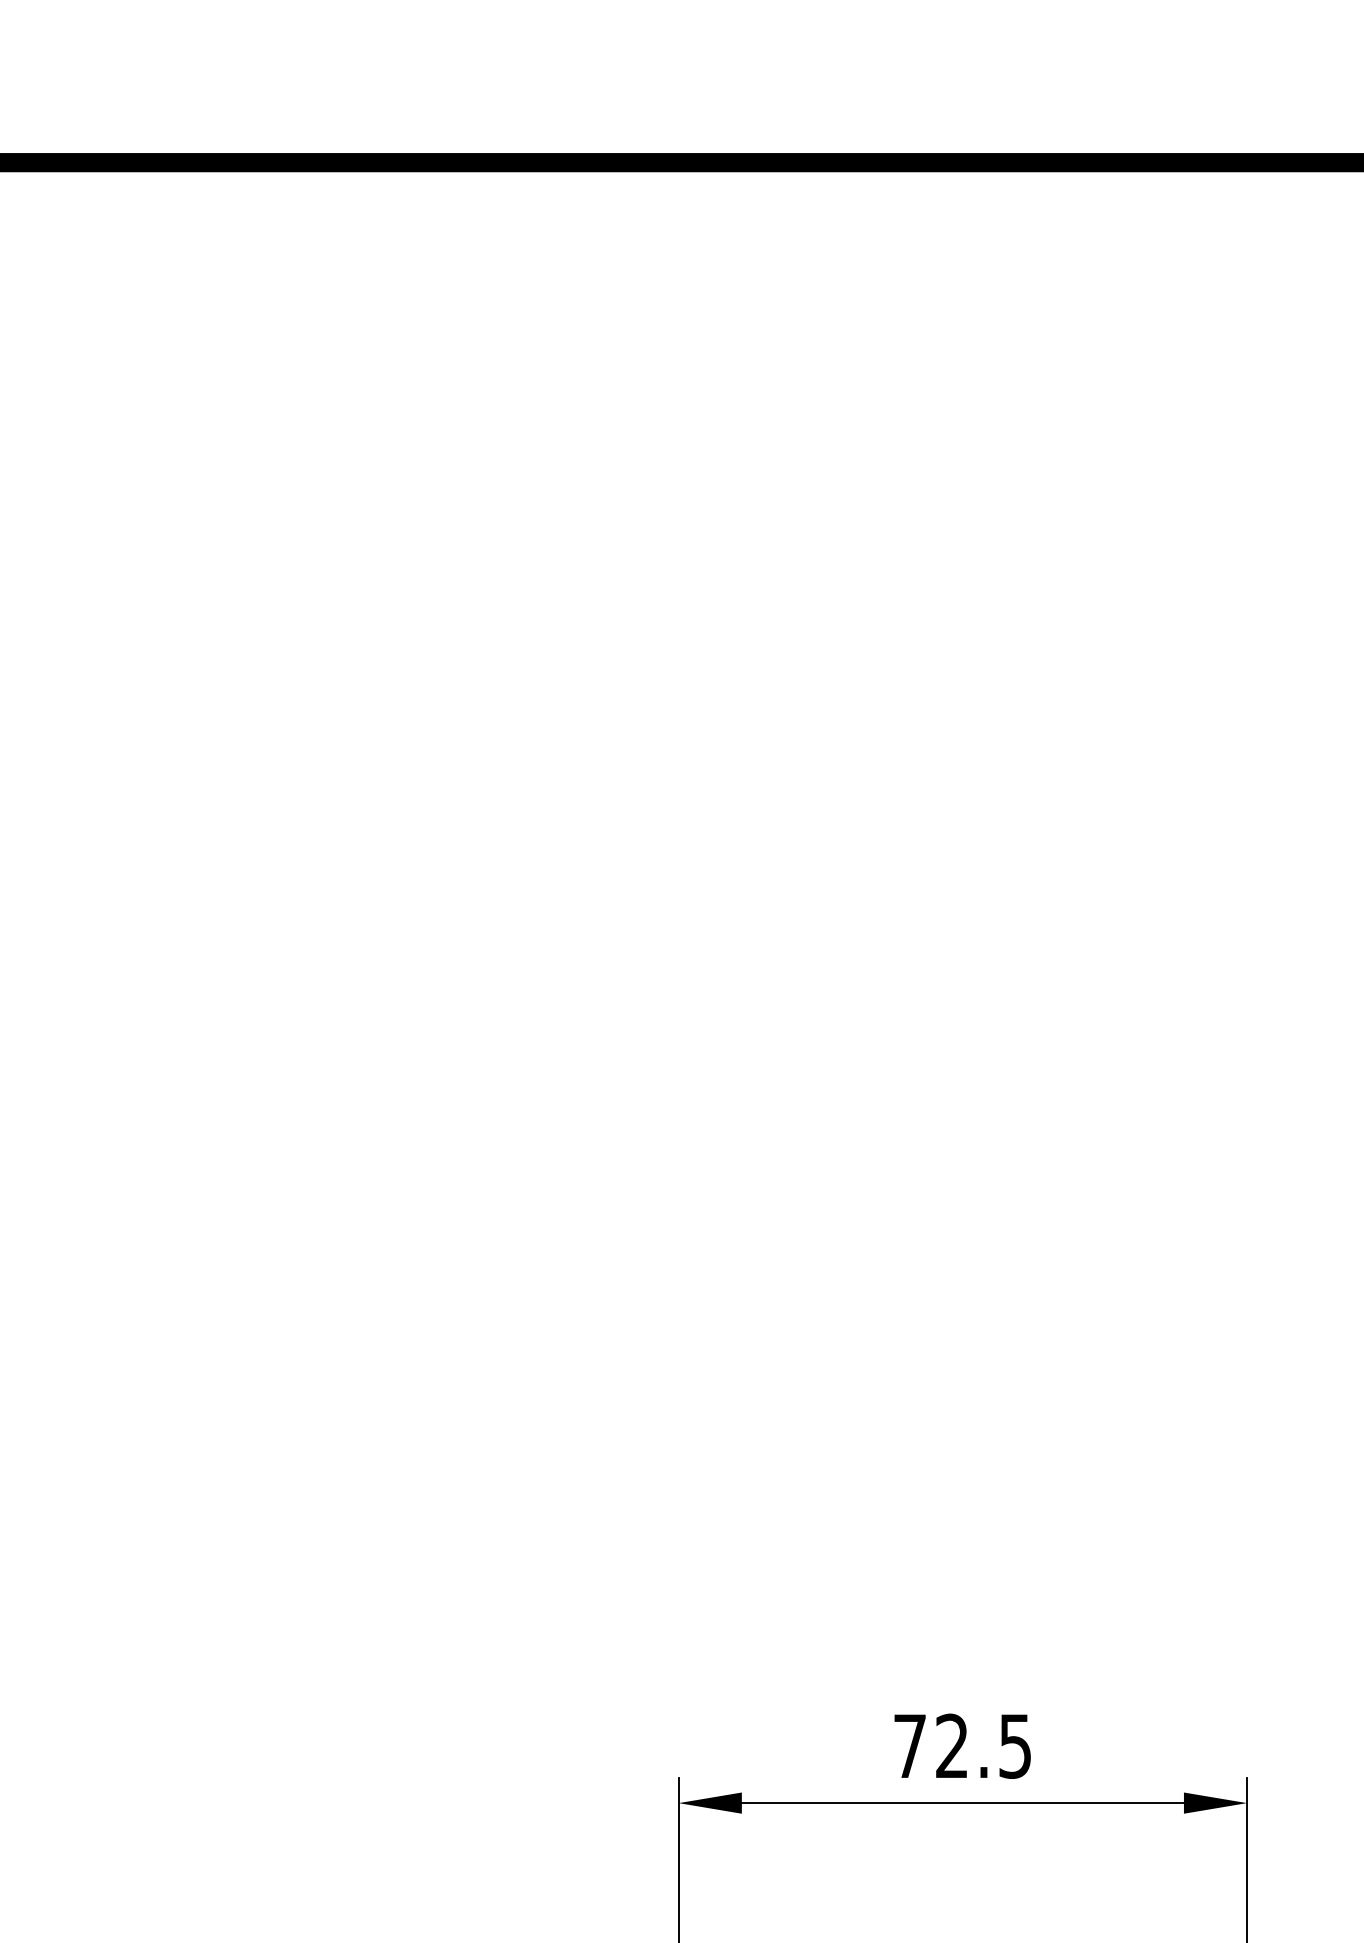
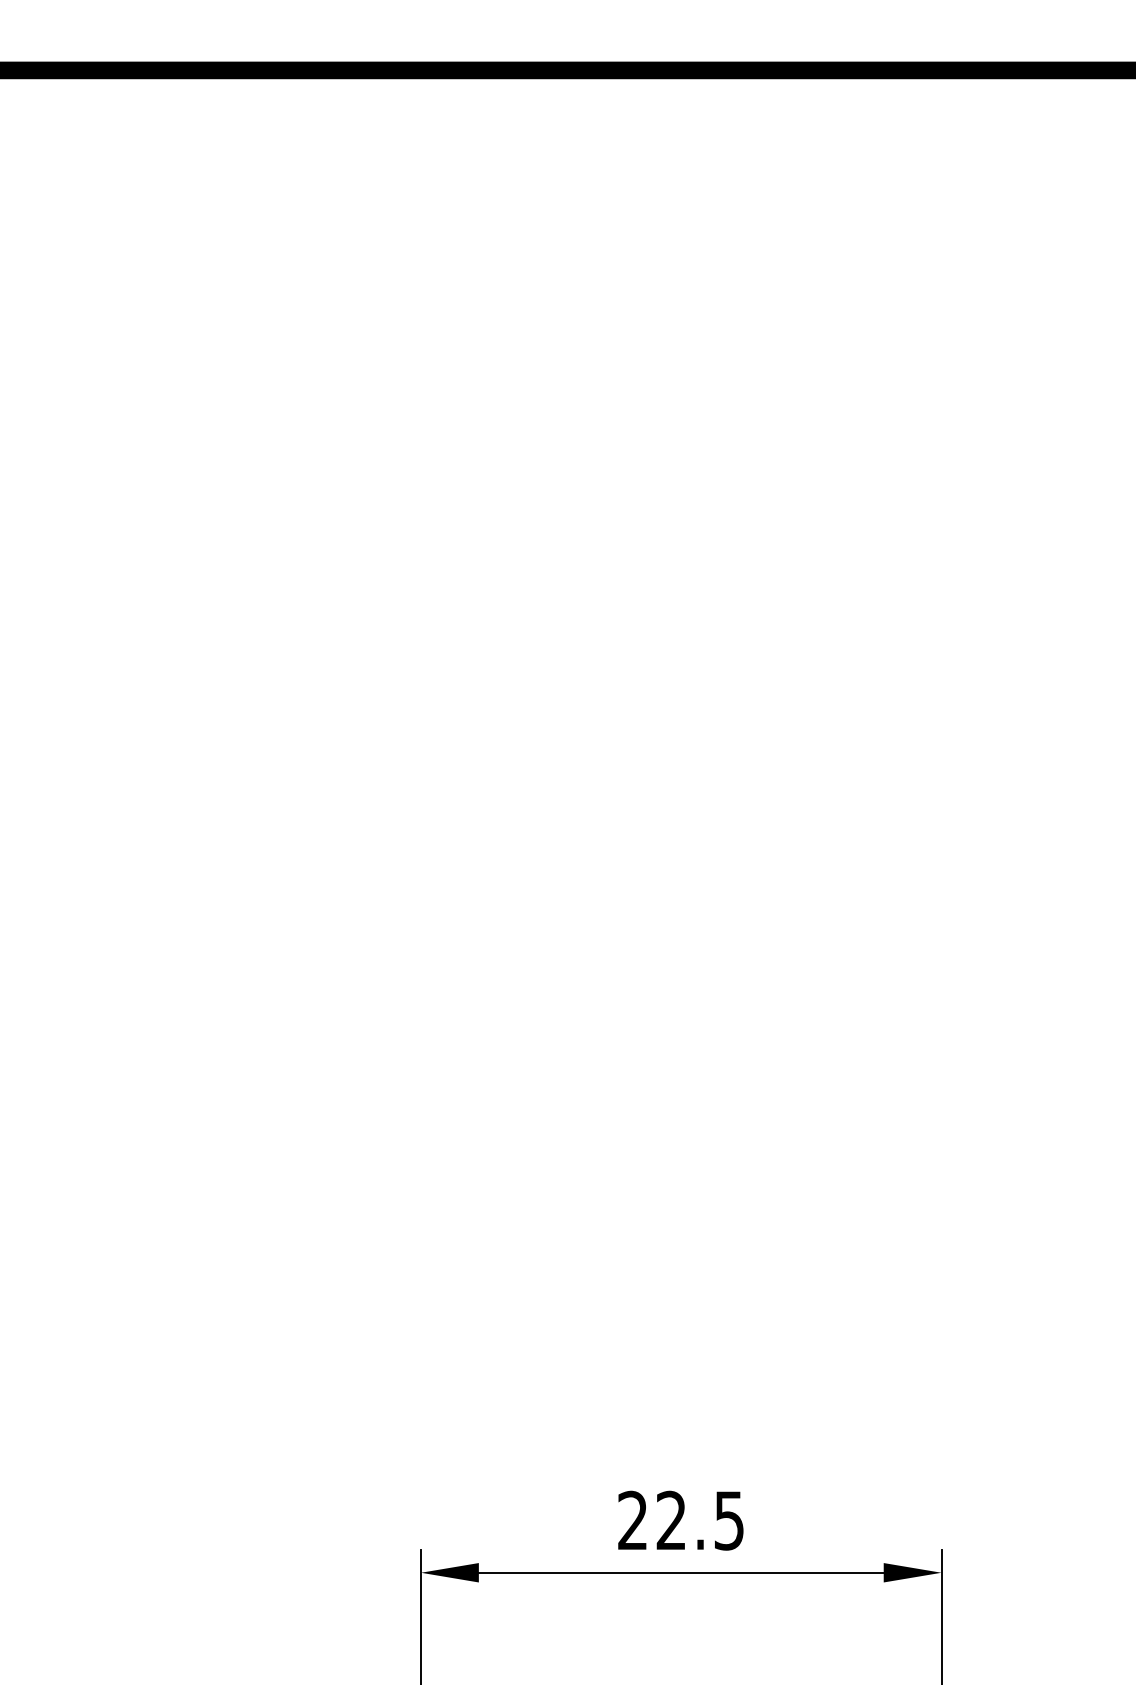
text: (909, 1745) -> (632, 1519), 72.5 -> 22.5

